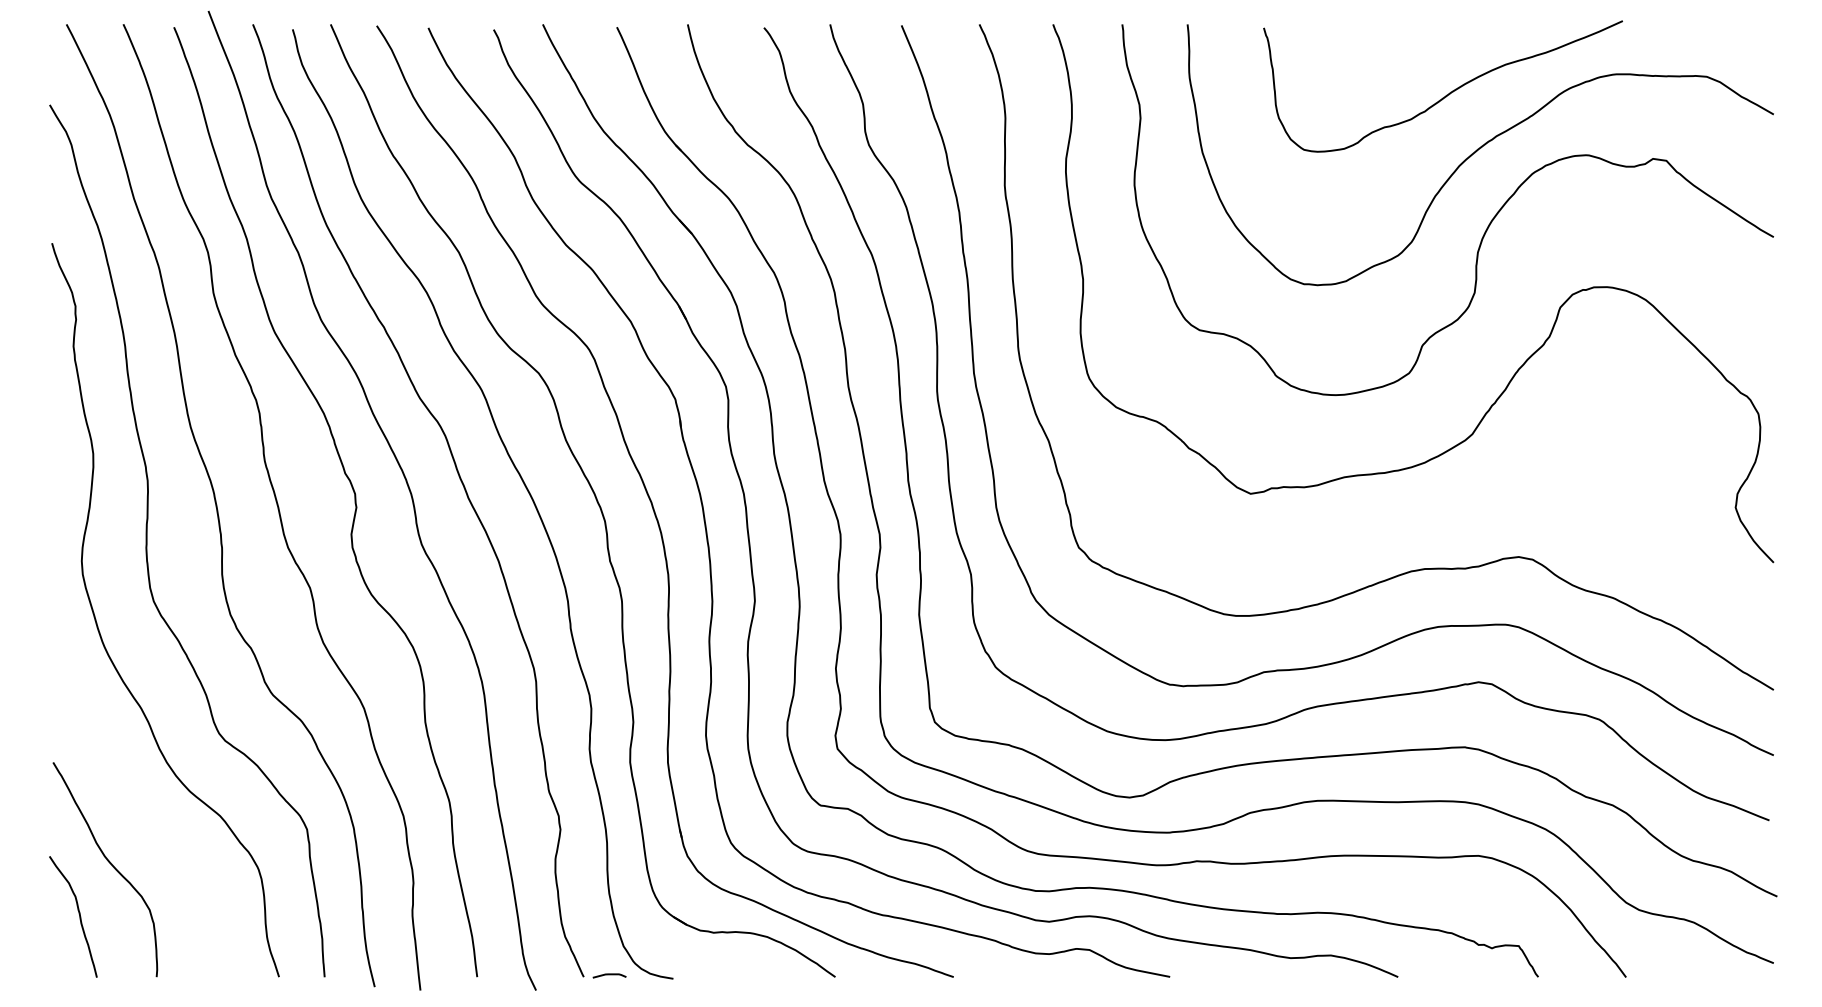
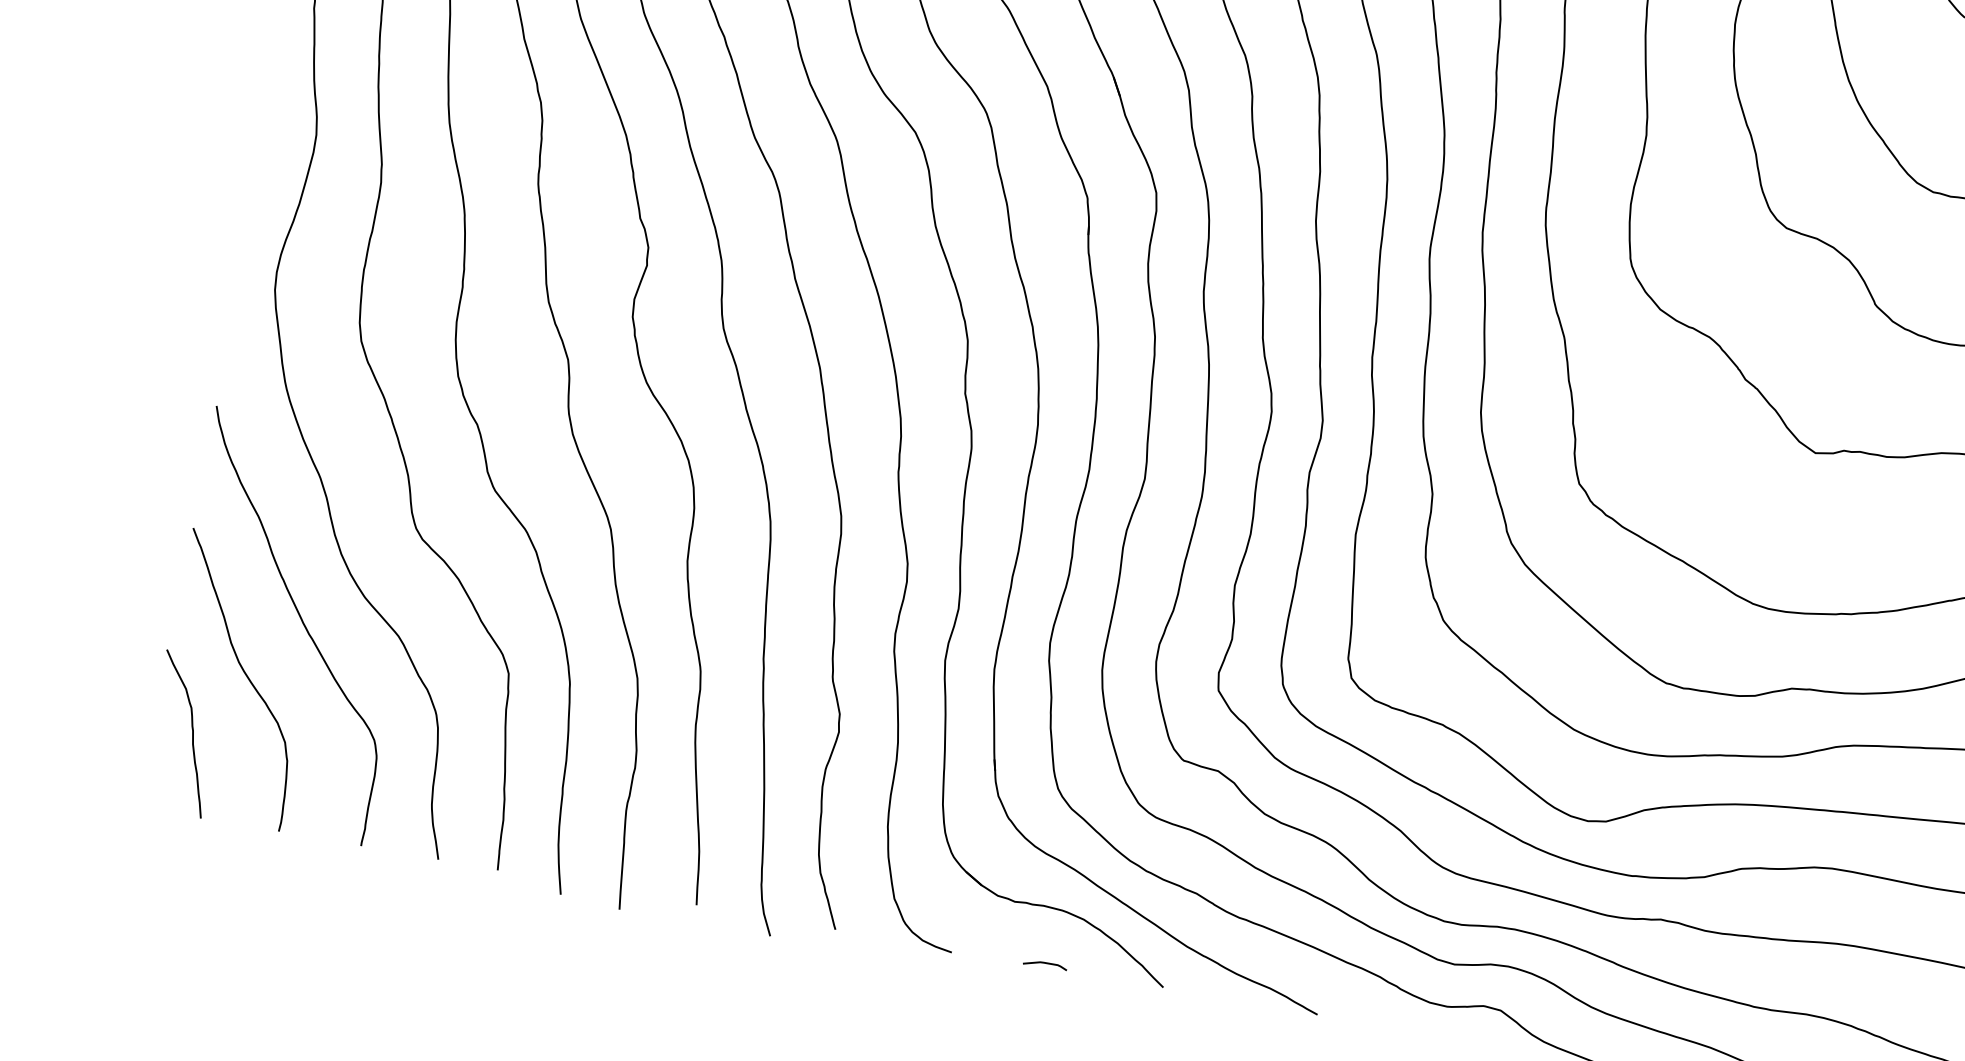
curve: (144, 816) -> (299, 619), added
curve: (609, 975) -> (1045, 964), moved

